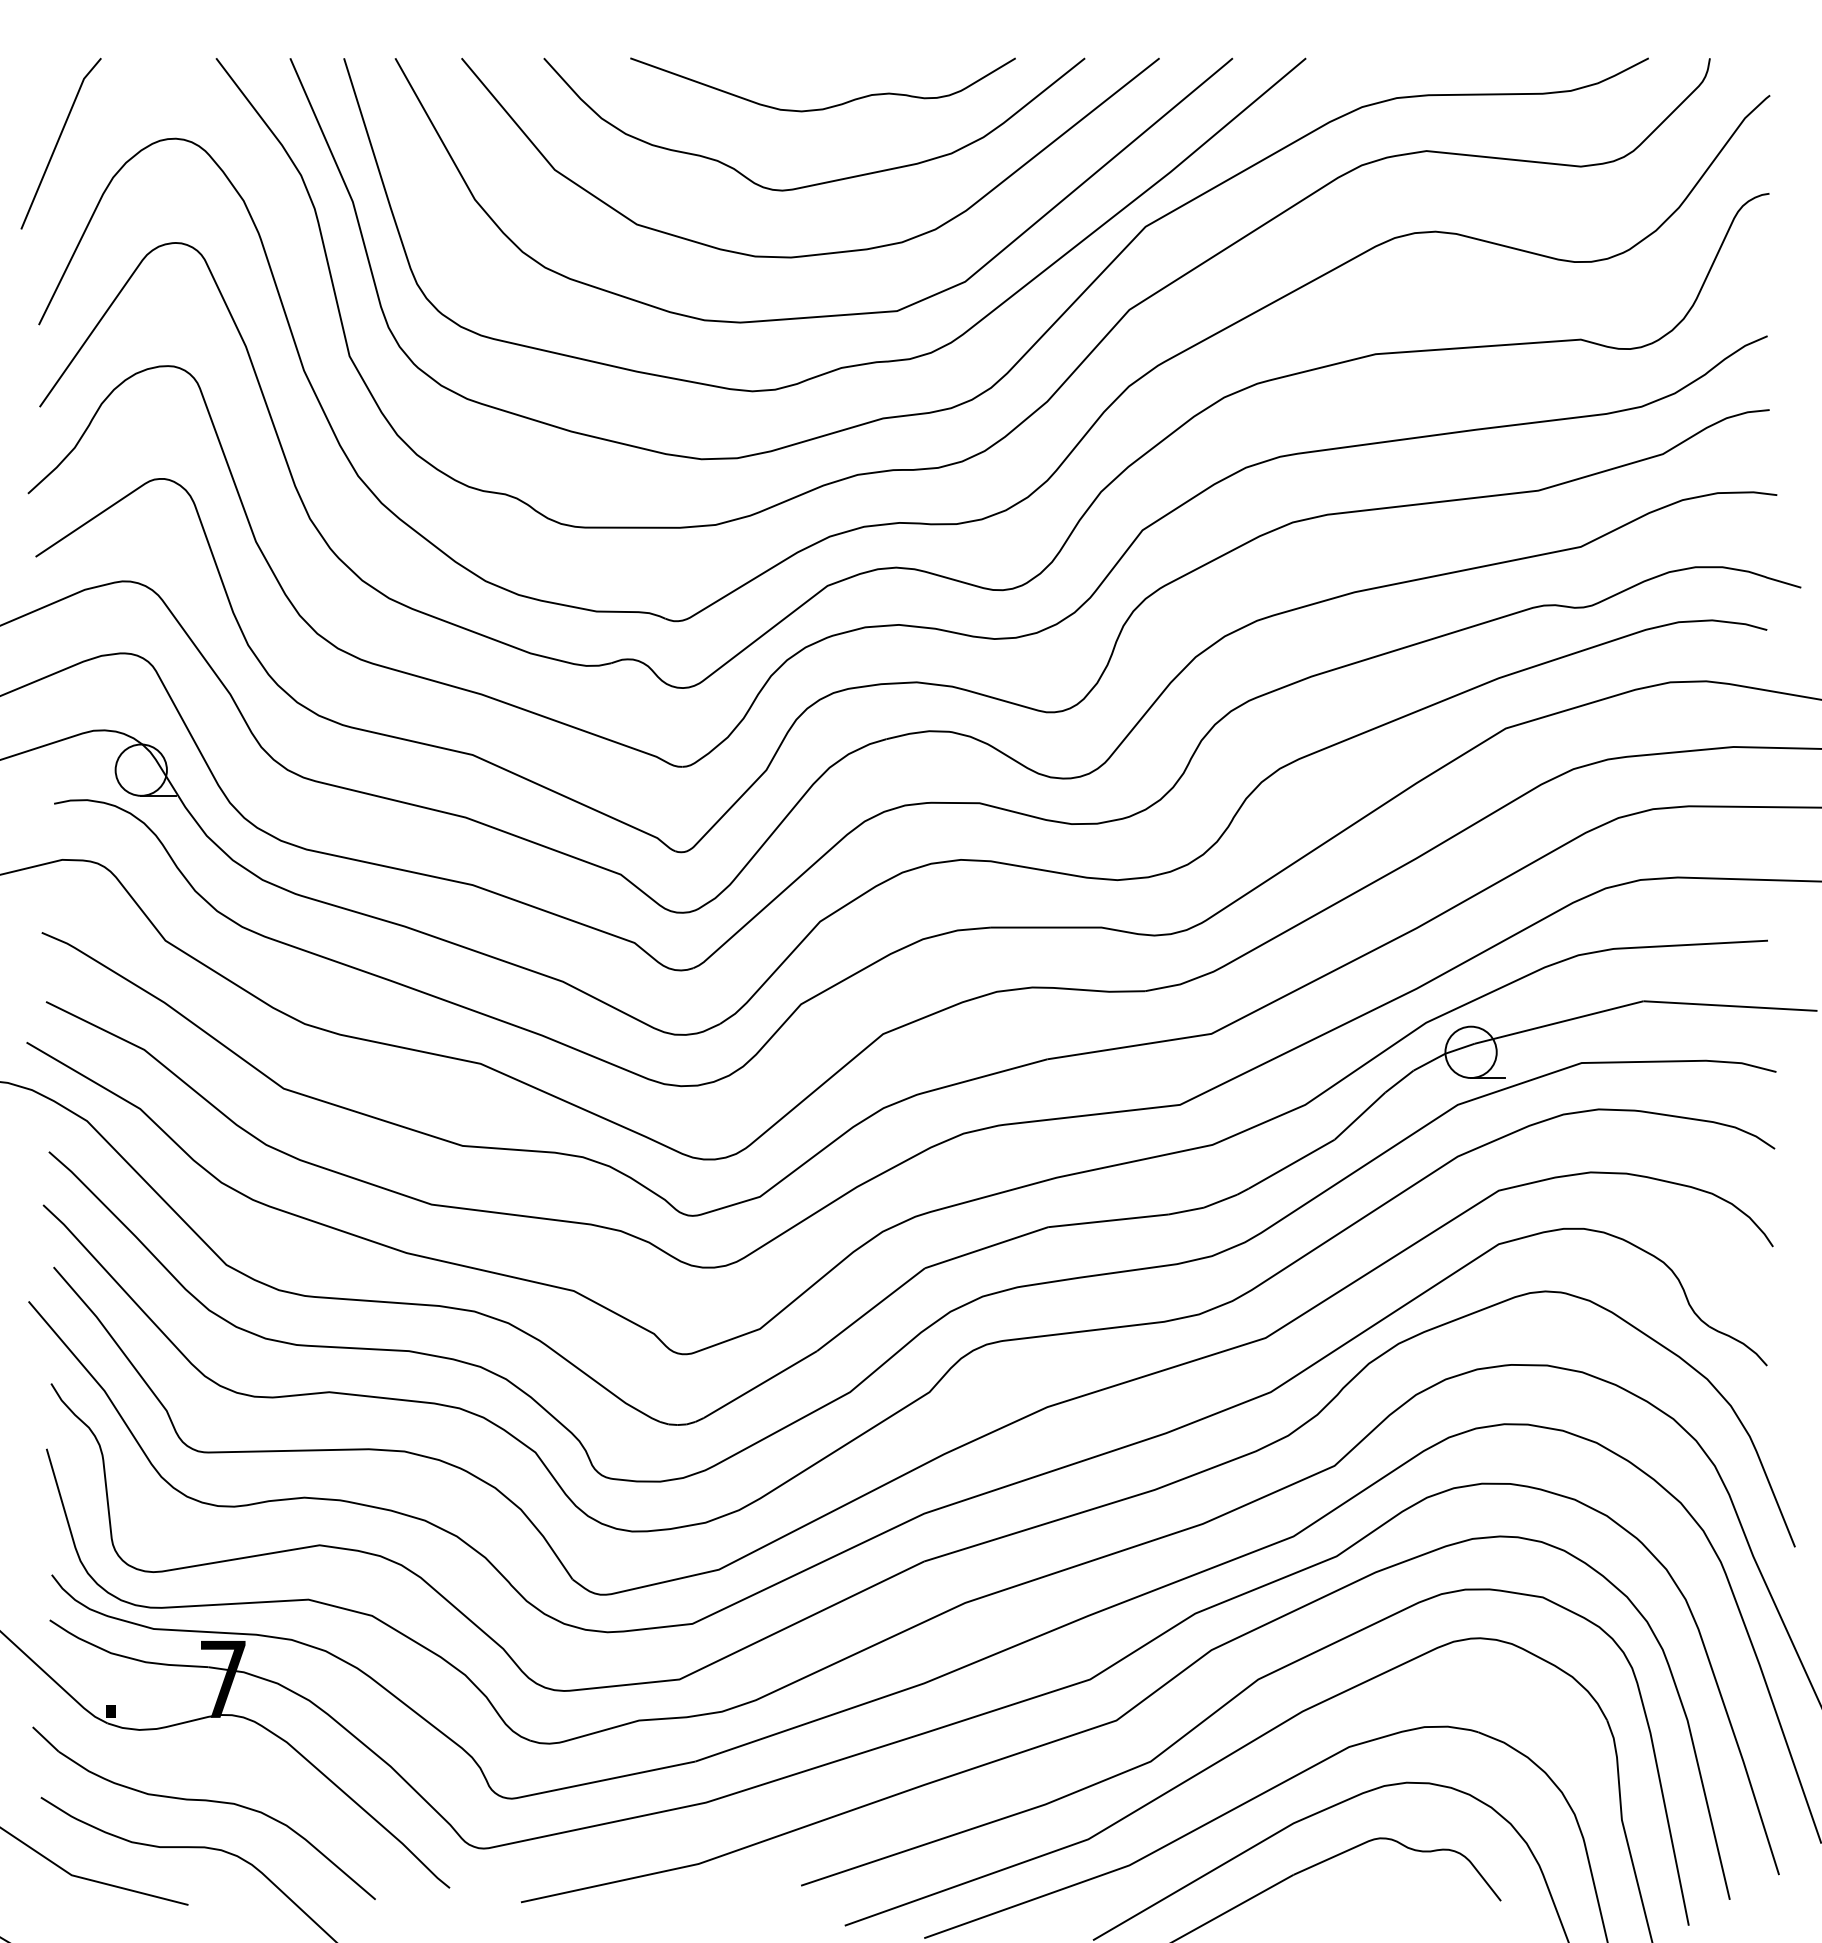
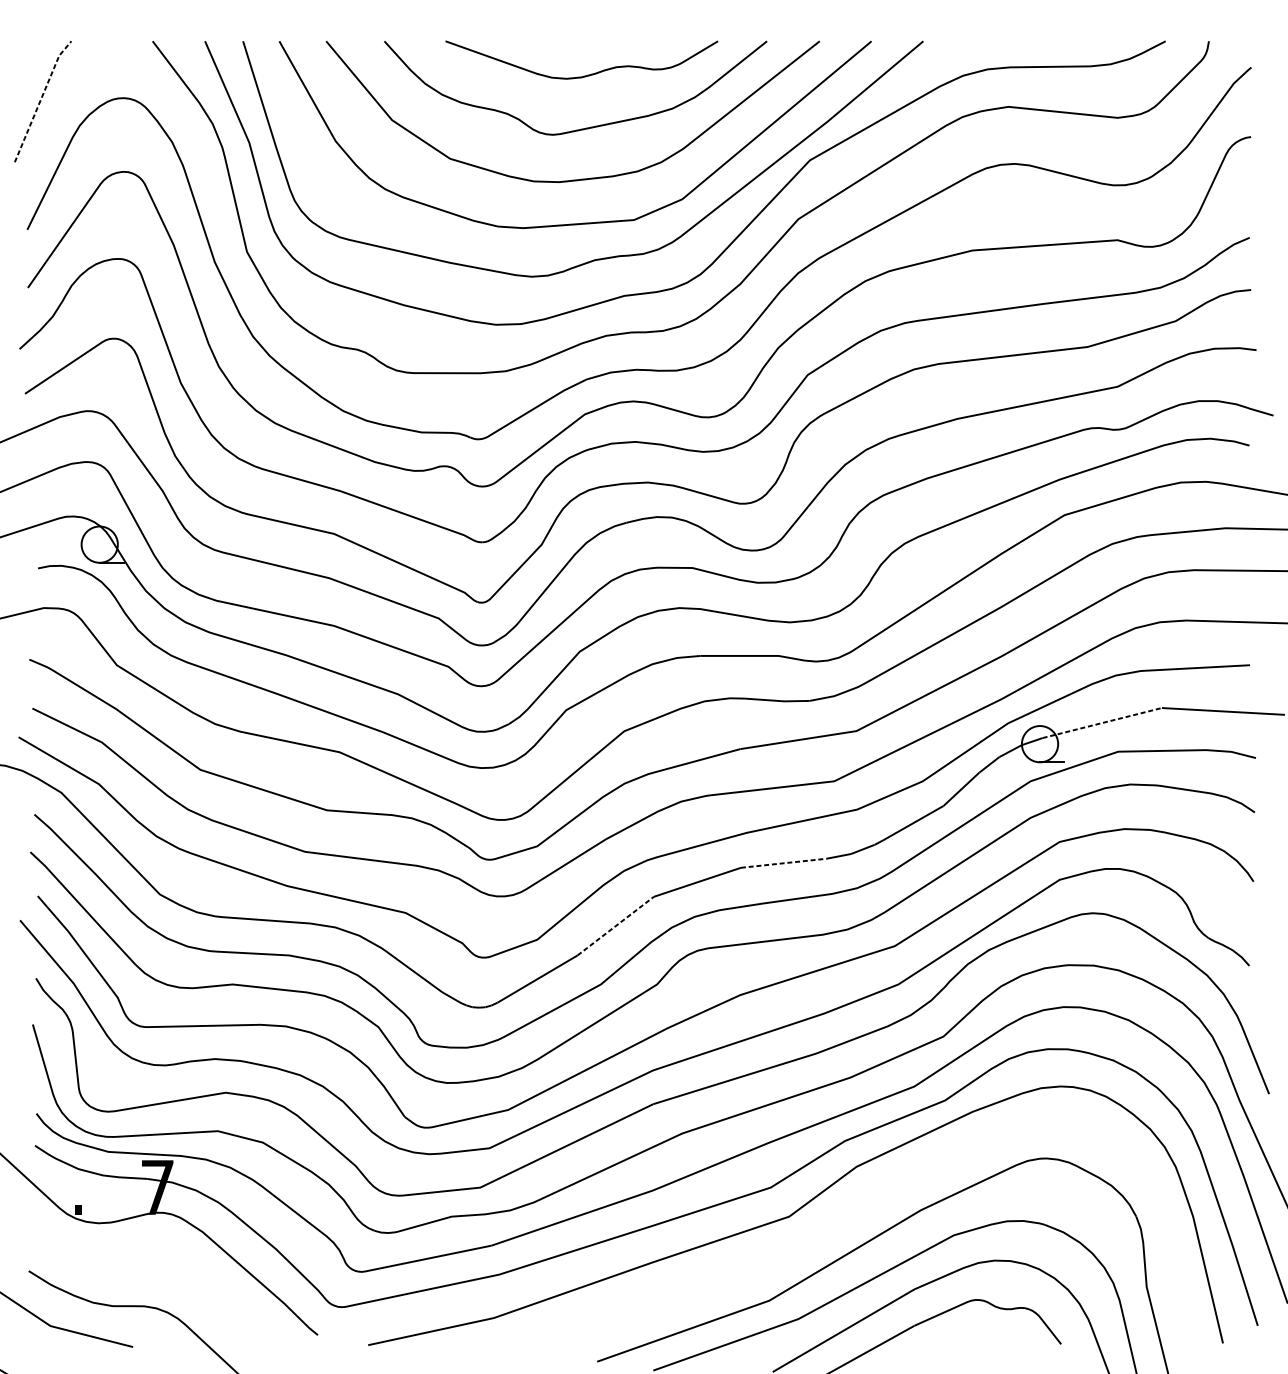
line: (58, 141) -> (41, 100), solid -> dashed
line: (1559, 1022) -> (1102, 723), solid -> dashed
line: (1108, 1220) -> (783, 863), solid -> dashed
line: (871, 1309) -> (616, 925), solid -> dashed
curve: (1214, 1714) -> (858, 1212), removed
part: (203, 1801) -> (143, 1273), removed

